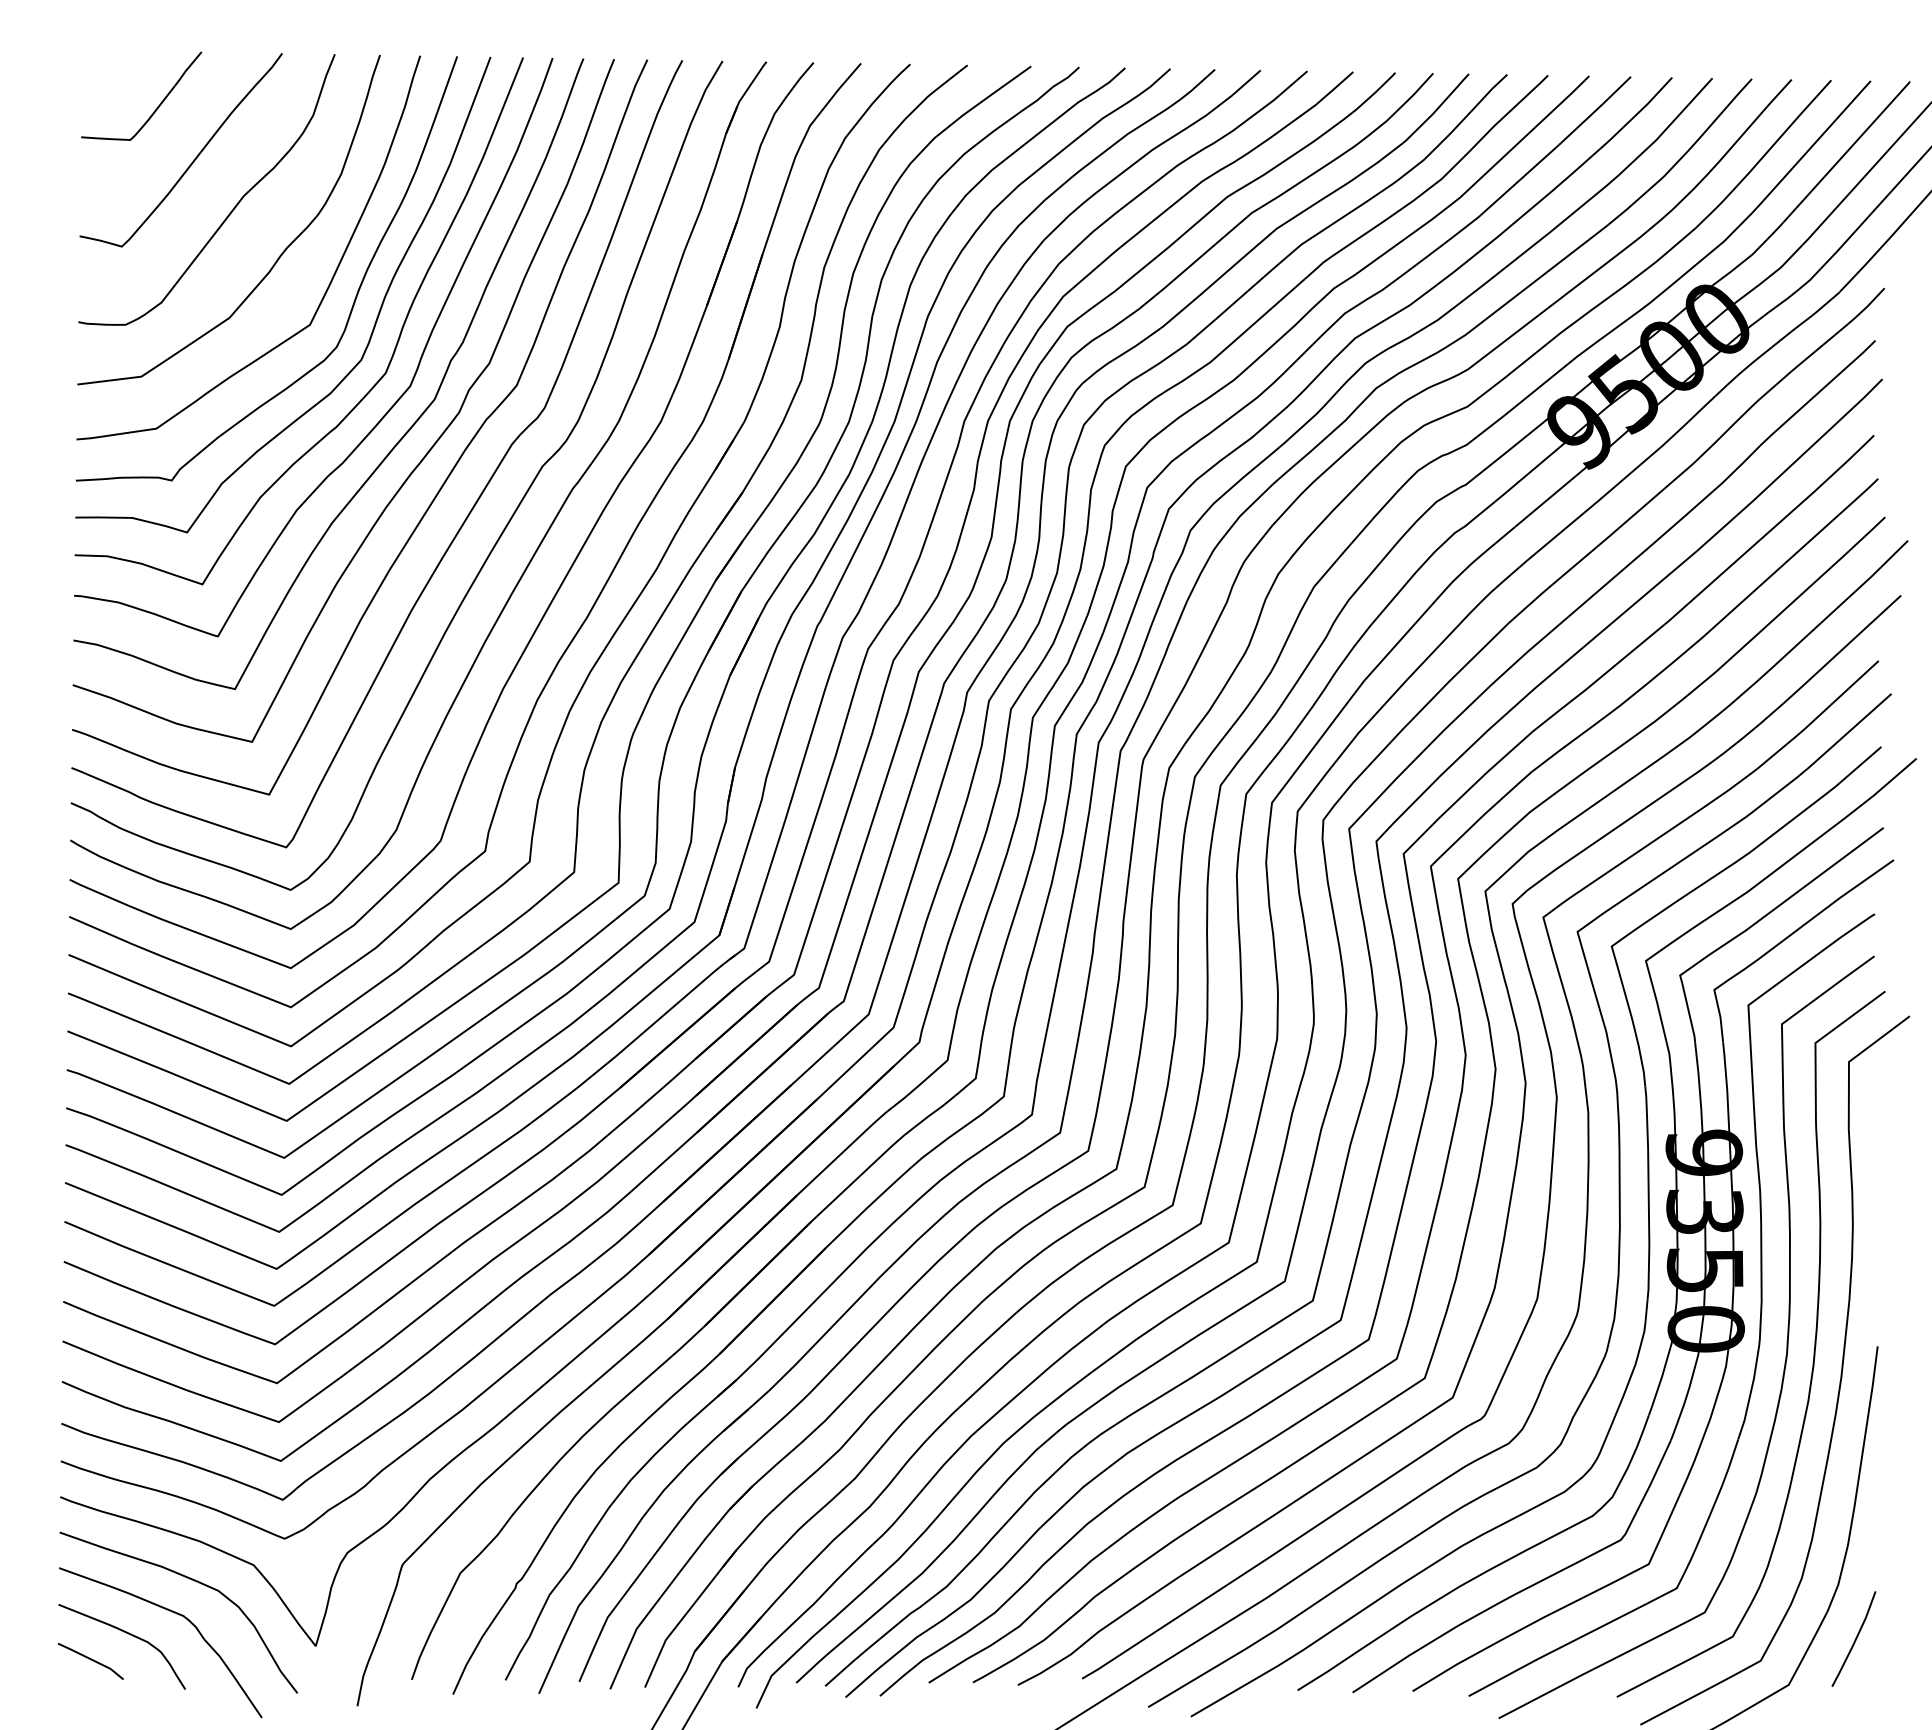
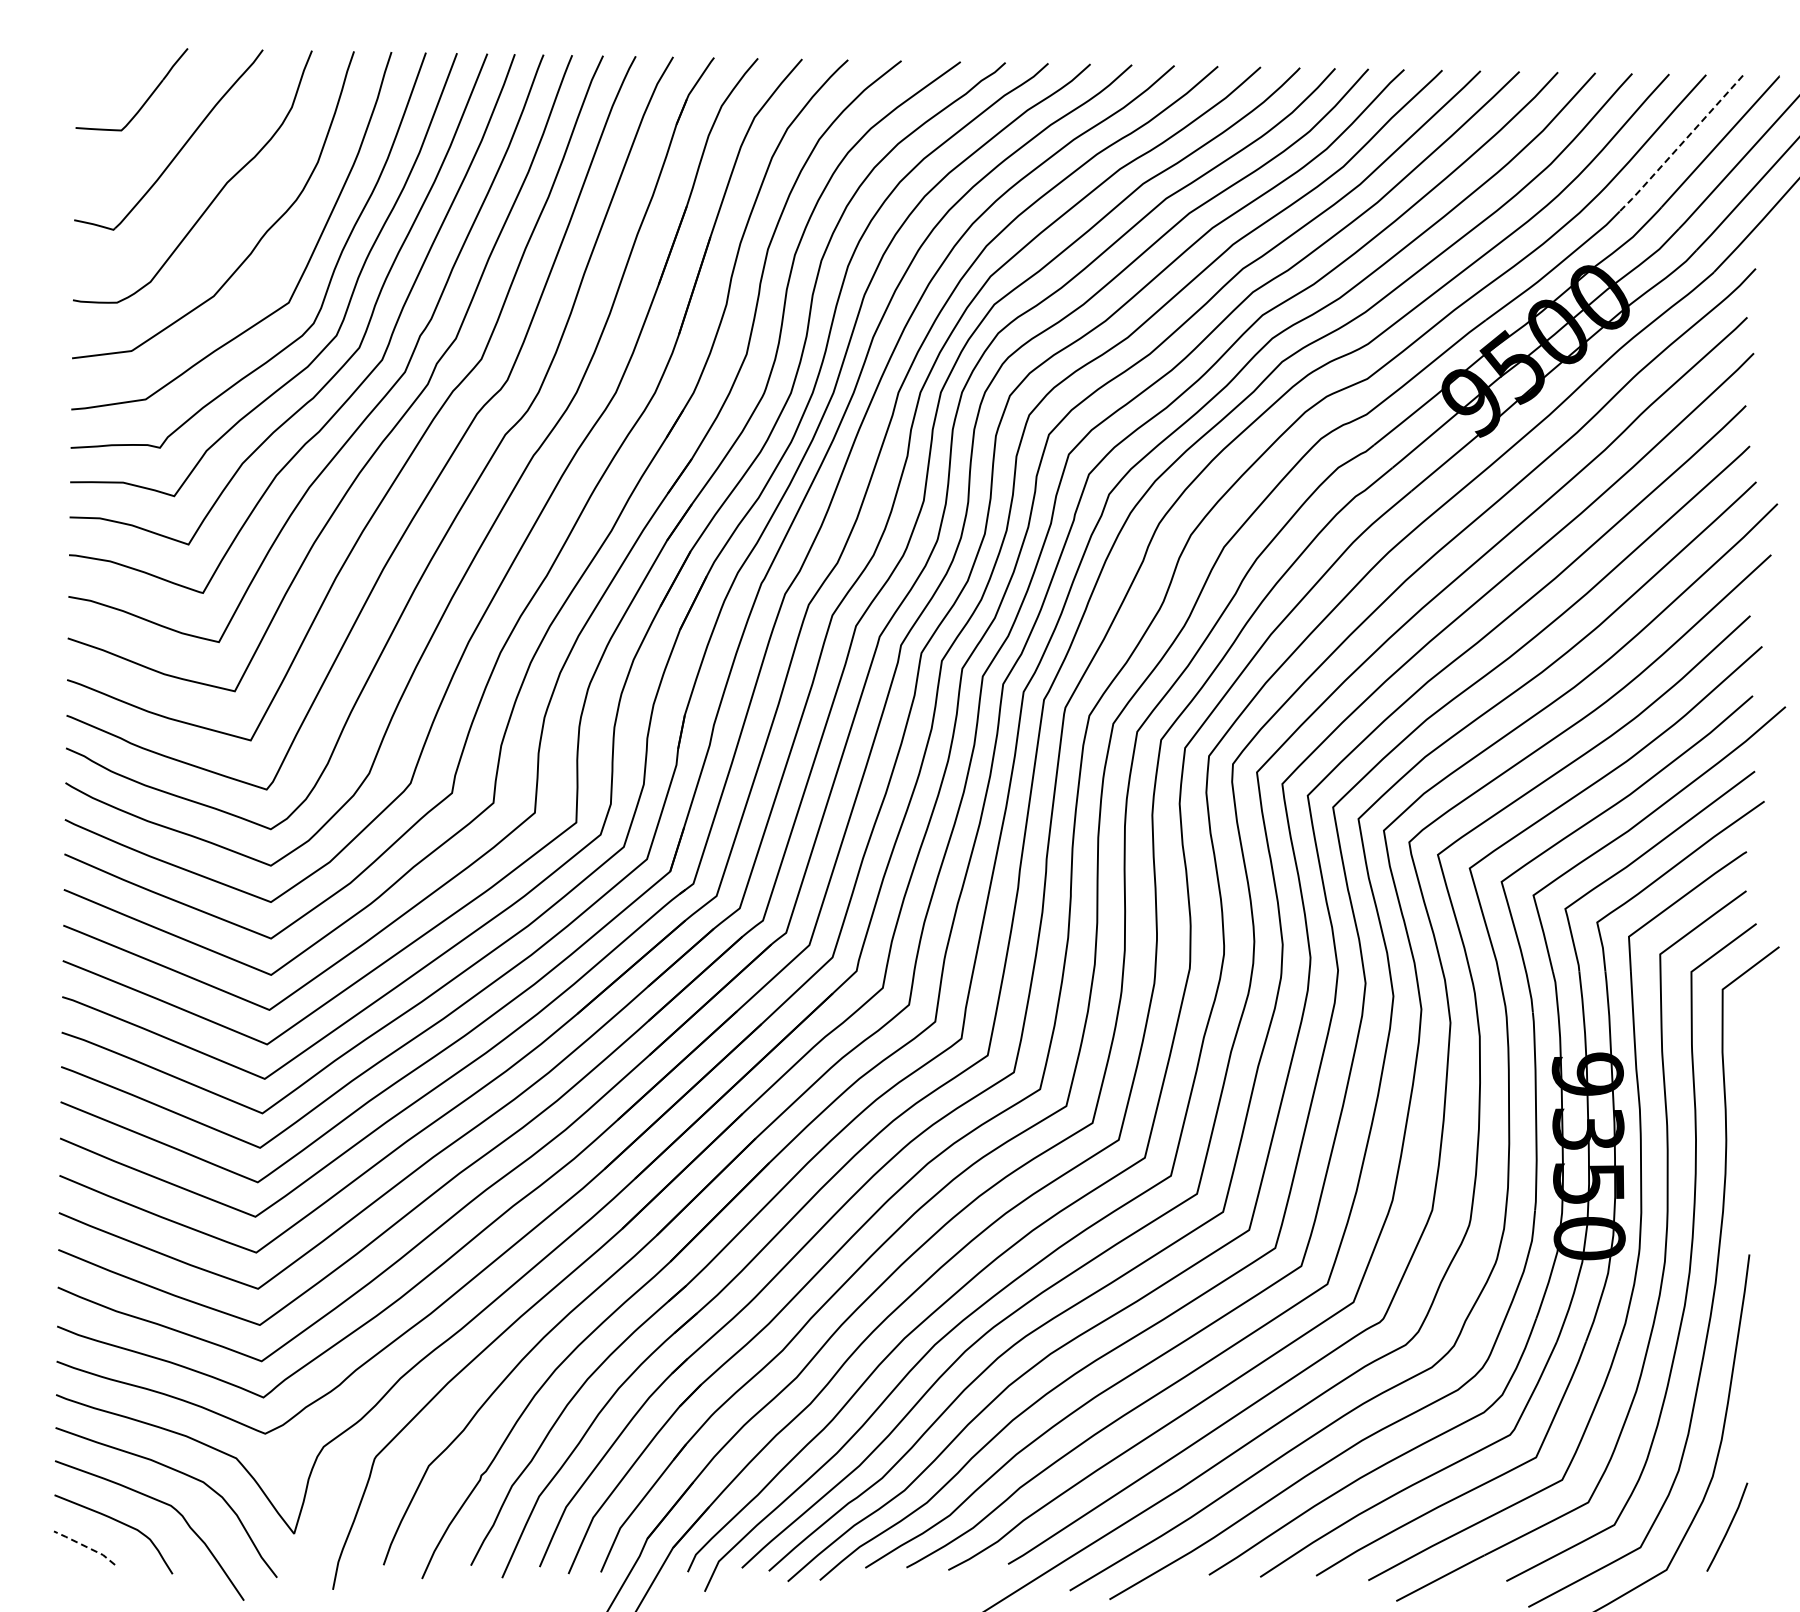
line: (1804, 155) -> (1681, 144), solid -> dashed
line: (91, 1659) -> (85, 1546), solid -> dashed

